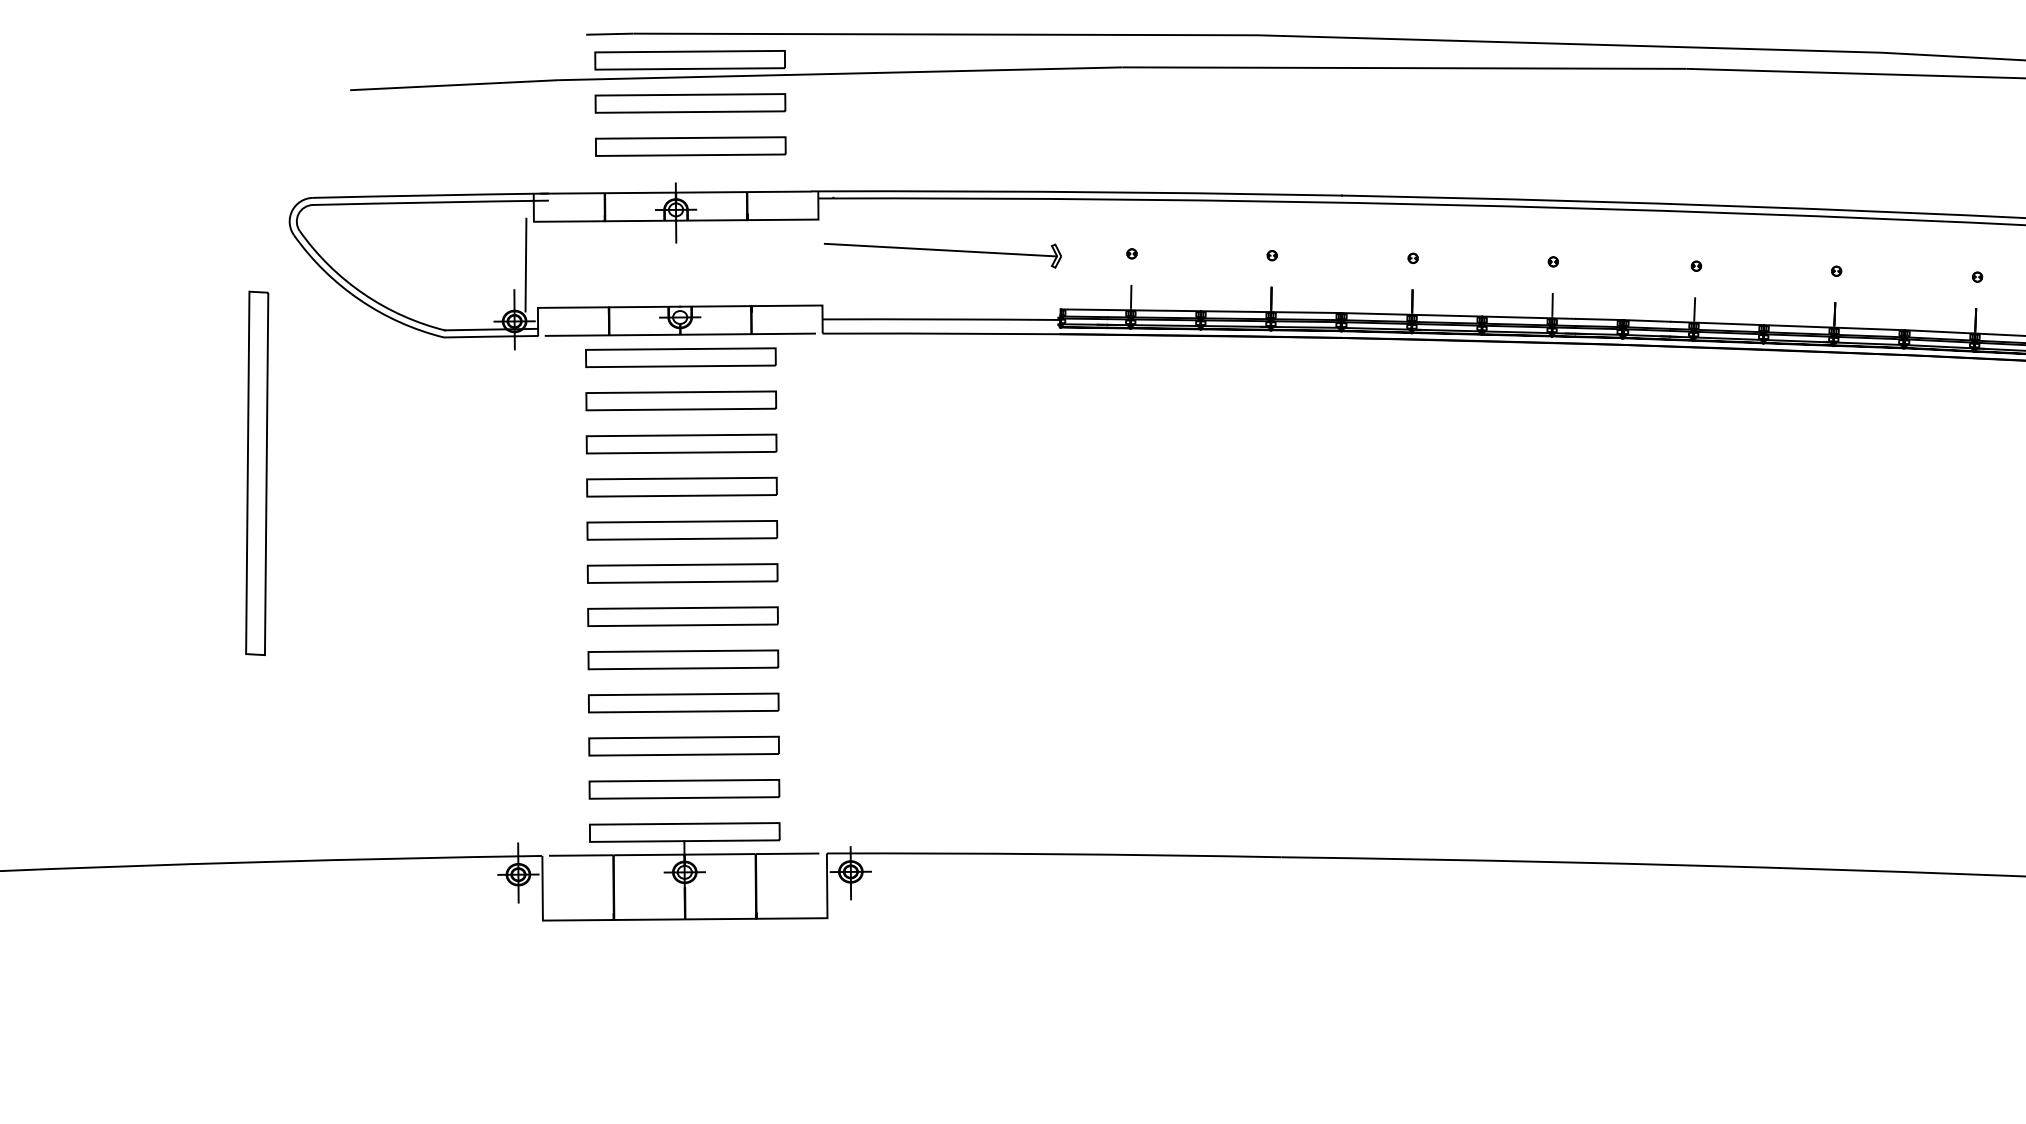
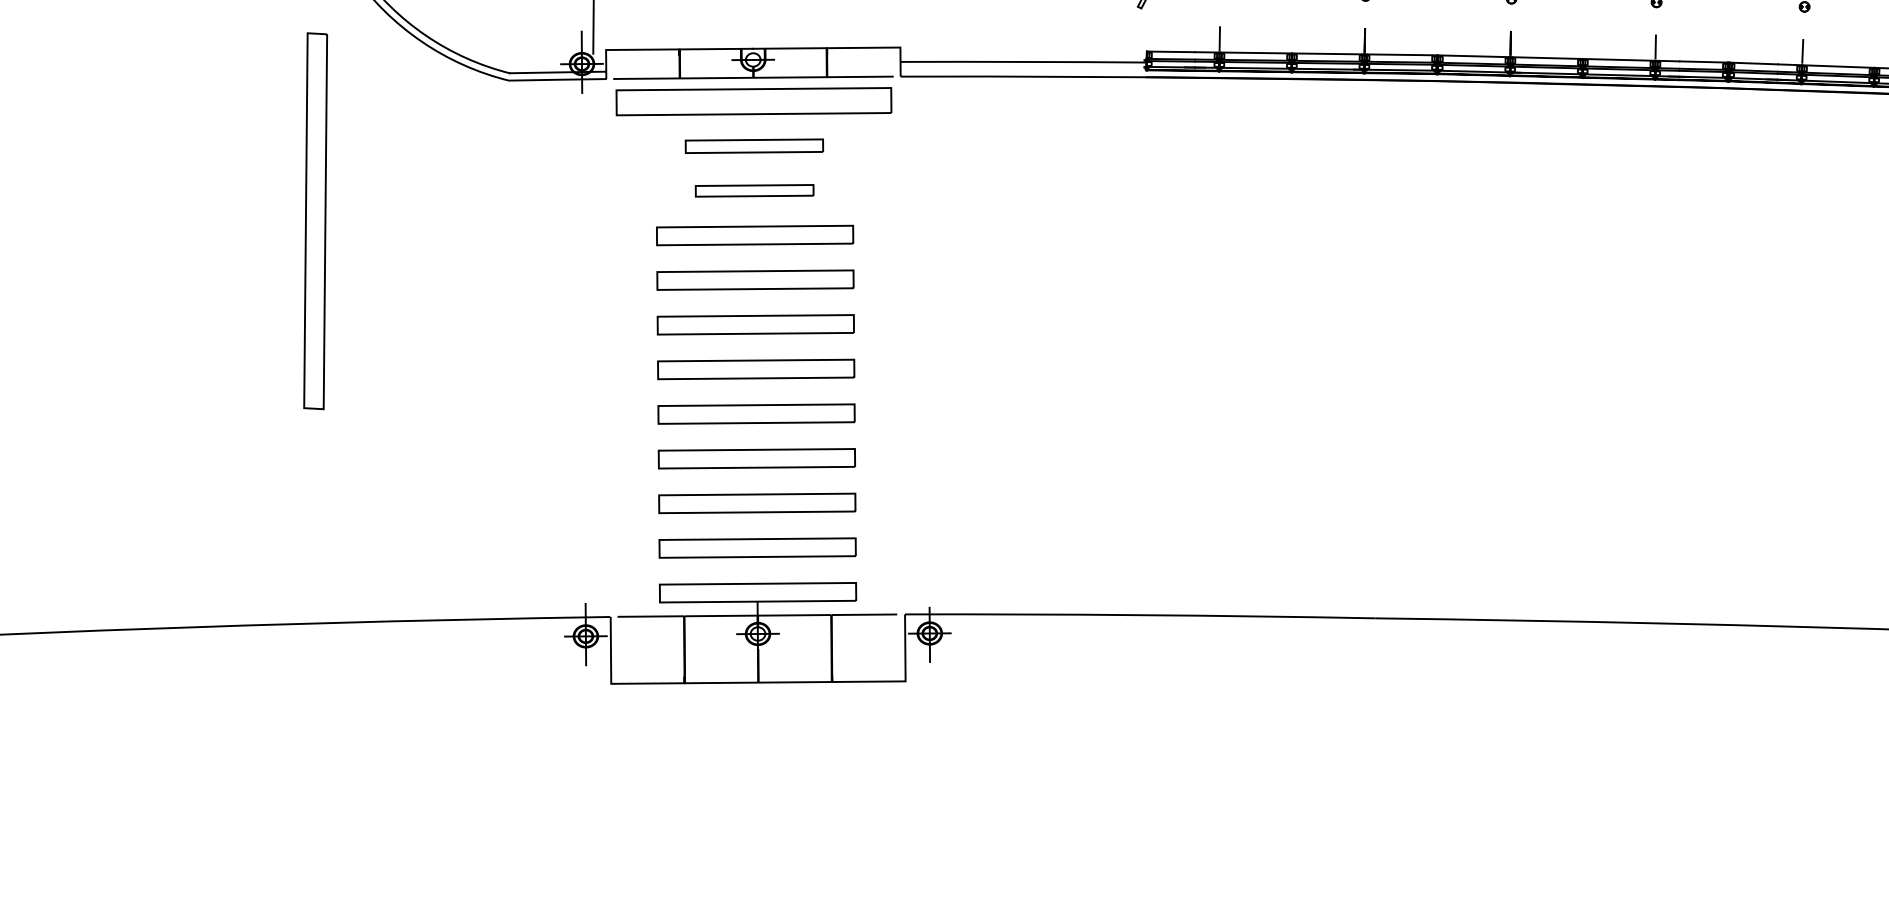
part: (680, 357) -> (753, 101), size x1.4
part: (681, 400) -> (754, 145), size x0.7
part: (681, 443) -> (754, 190), size x0.6

